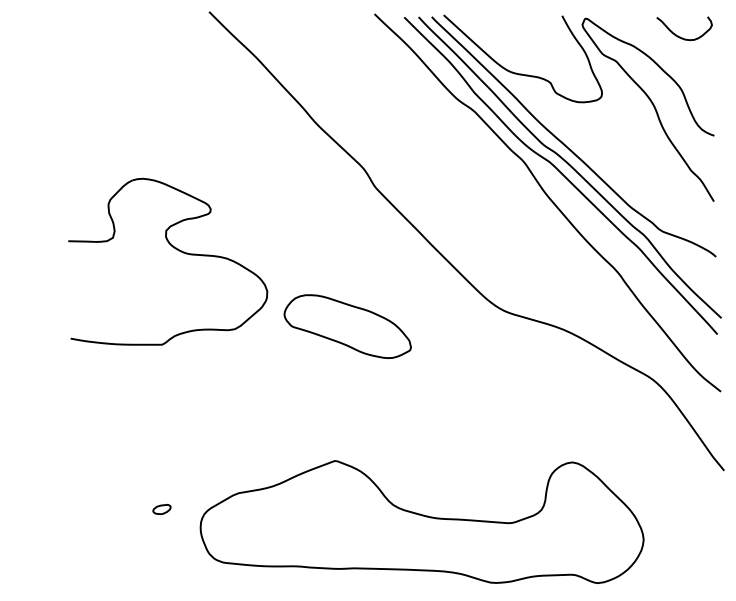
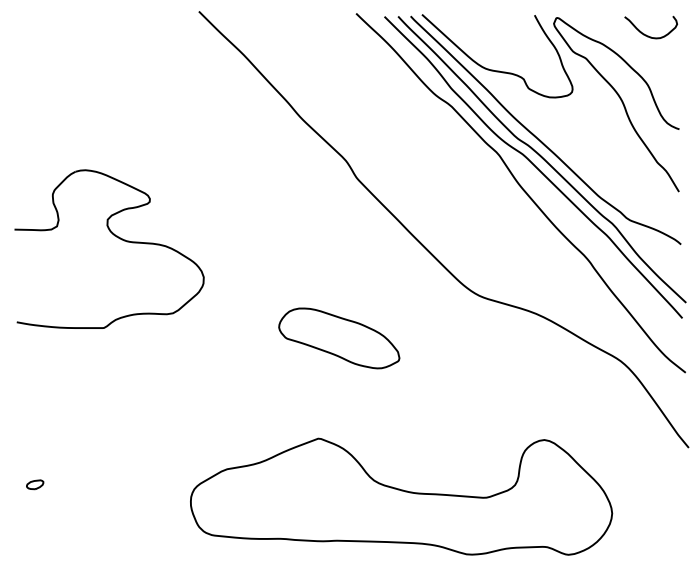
part: (175, 249) -> (116, 237), moved
part: (347, 326) -> (339, 338), moved
part: (161, 509) -> (34, 484), moved

